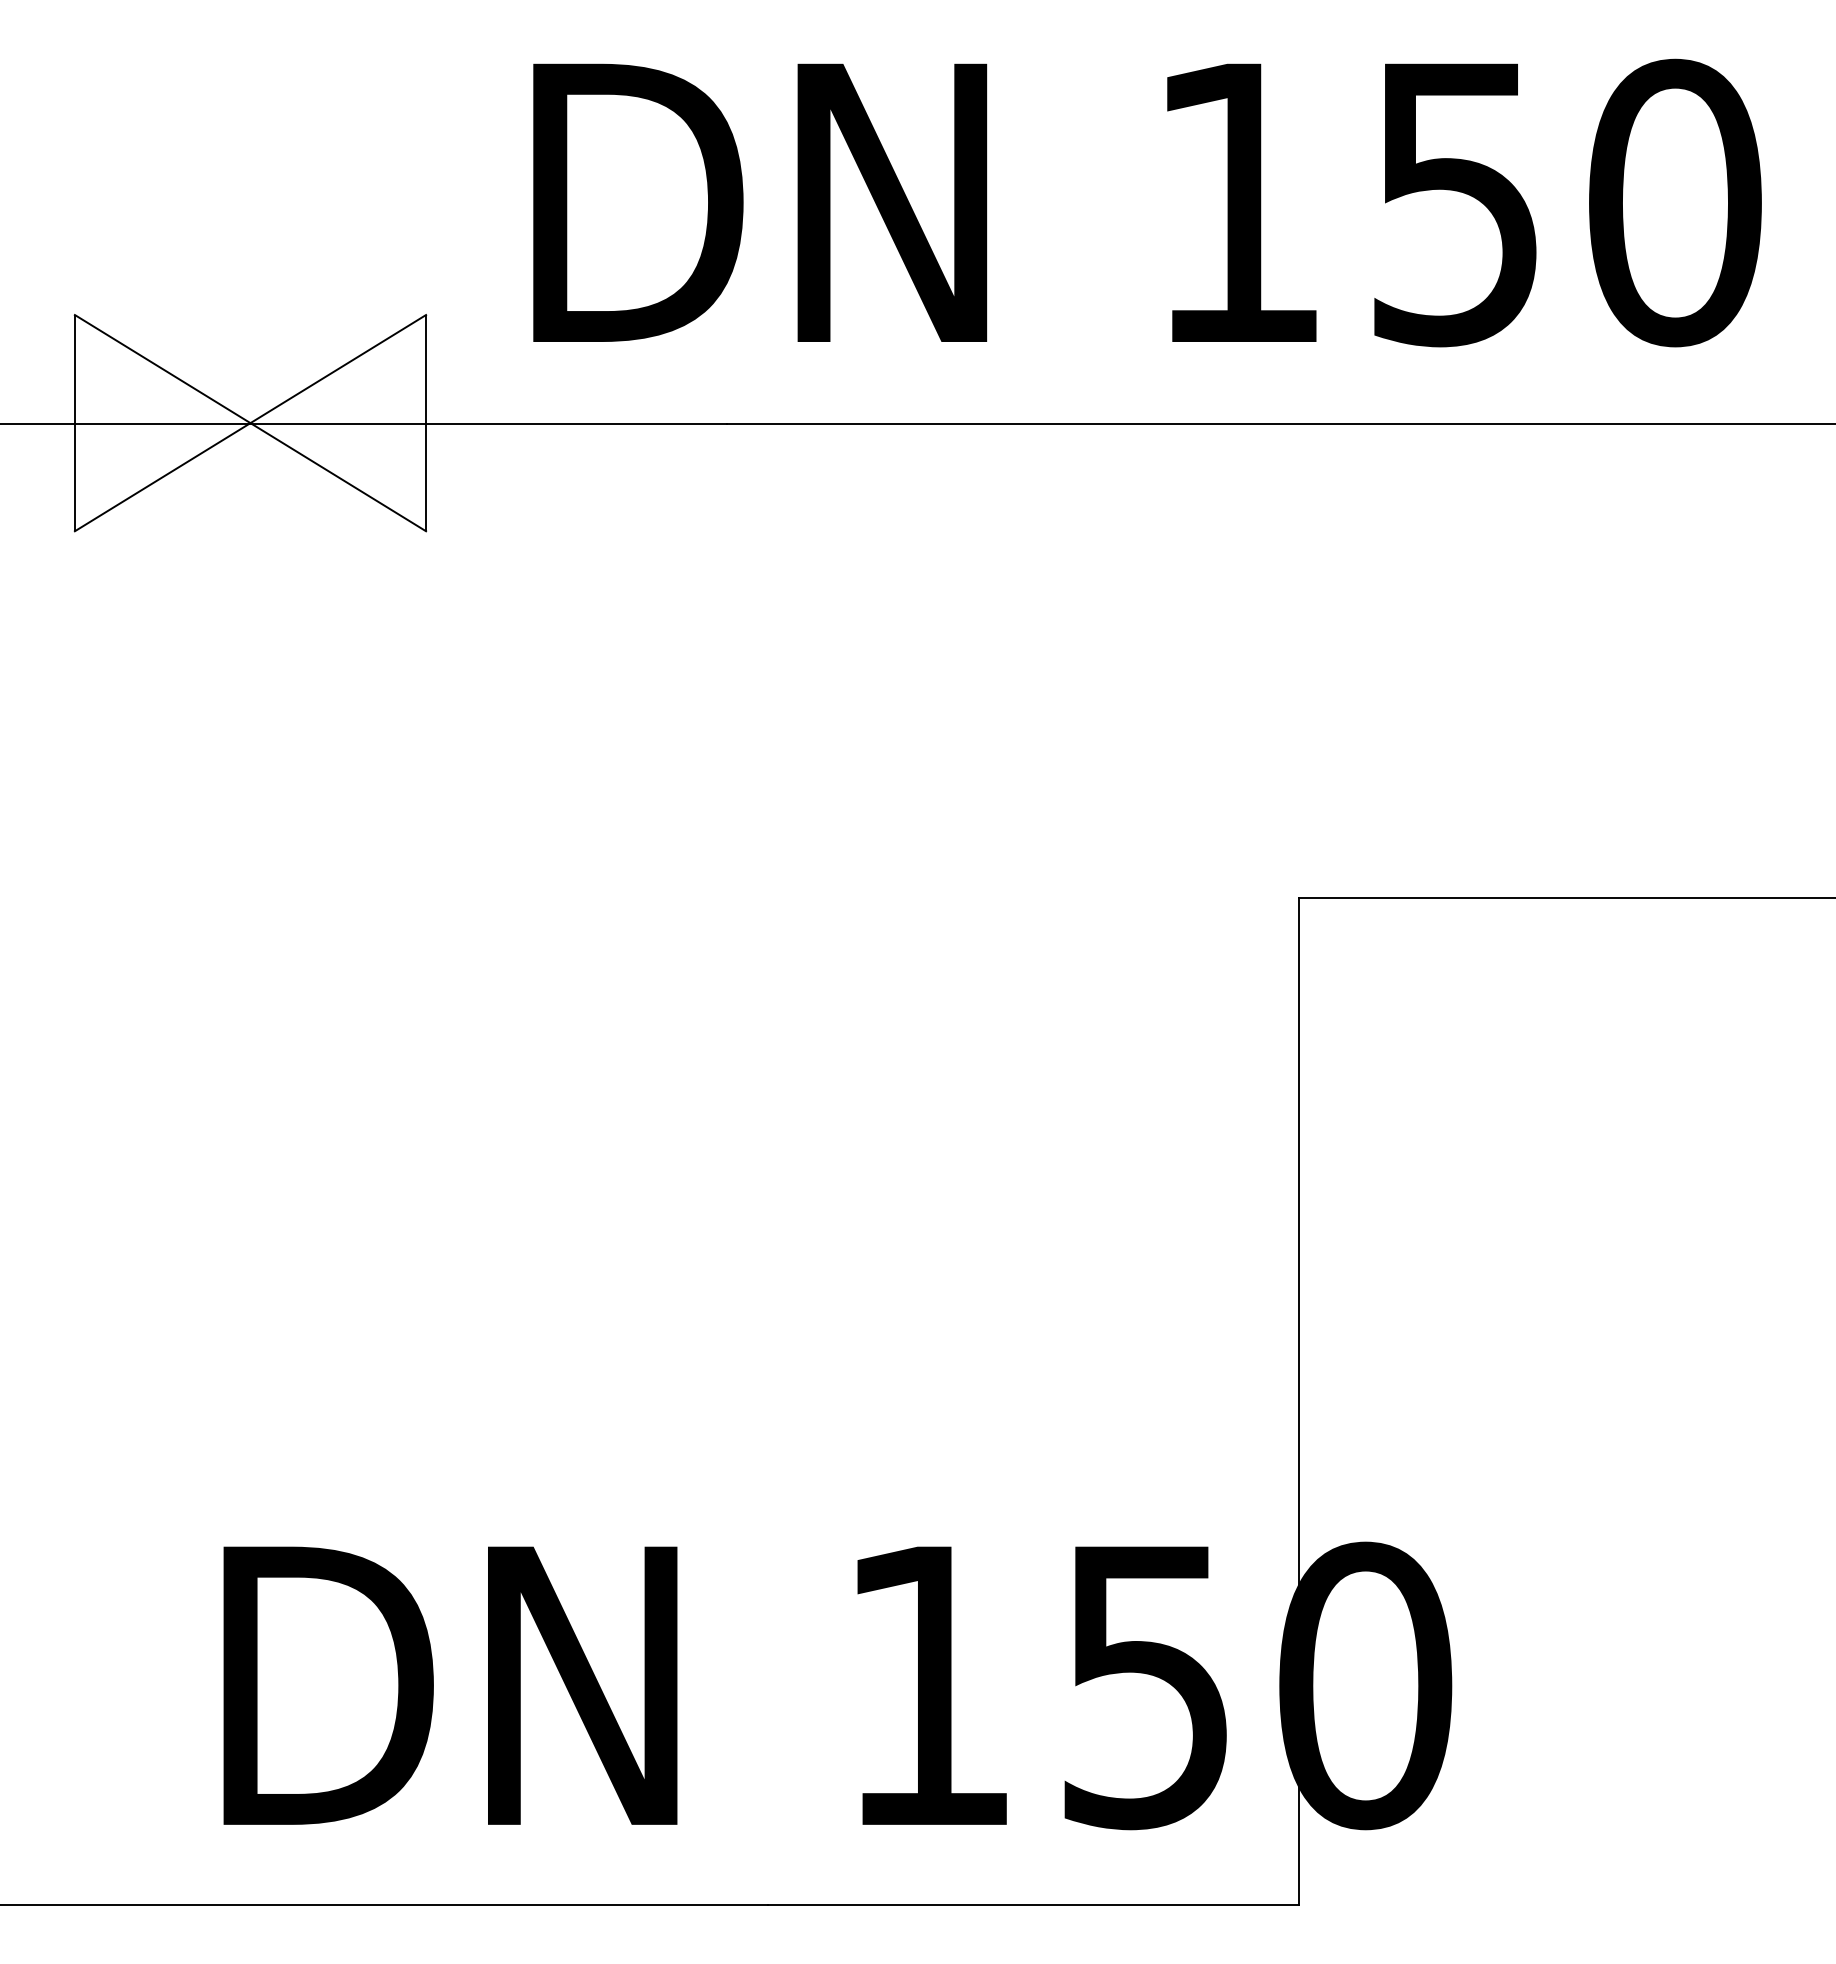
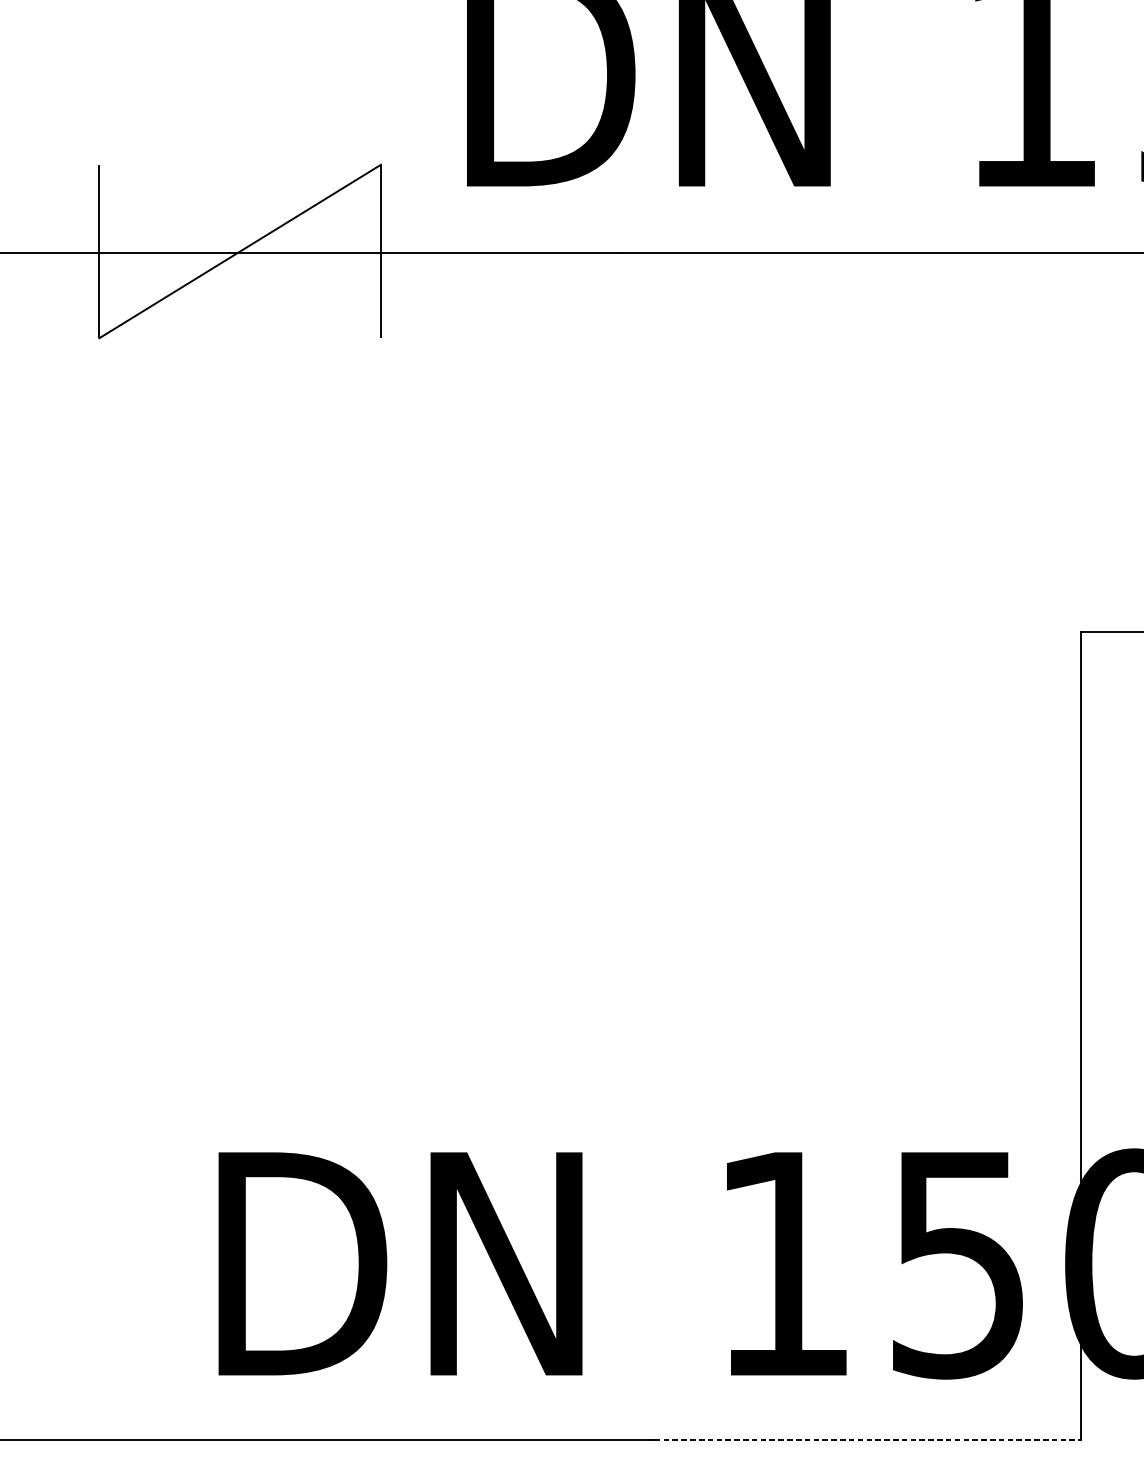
line: (250, 423) -> (240, 251), removed
line: (1033, 1905) -> (867, 1440), solid -> dashed

